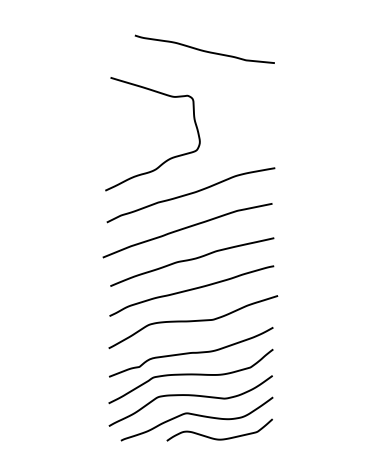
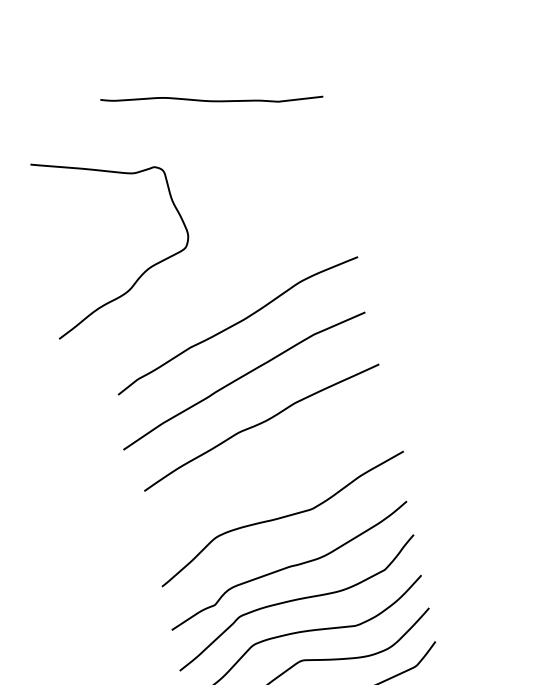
curve: (168, 158) -> (145, 269), moved
curve: (191, 290) -> (269, 471), removed

